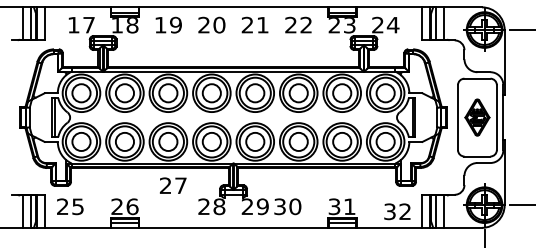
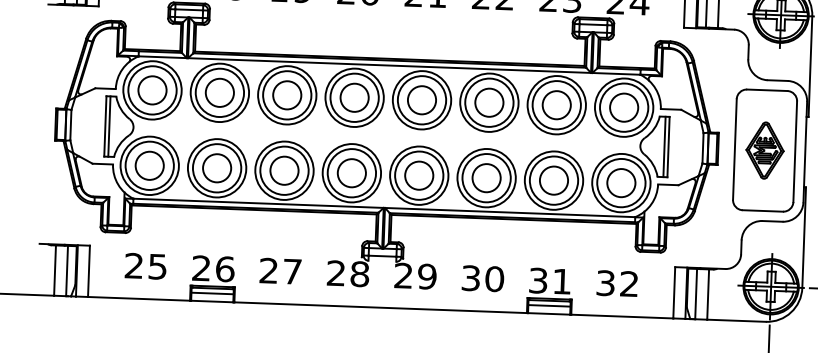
text: (173, 185) -> (280, 270), moved
text: (70, 206) -> (146, 265), moved
text: (287, 206) -> (482, 278), moved
text: (397, 211) -> (617, 283), moved

